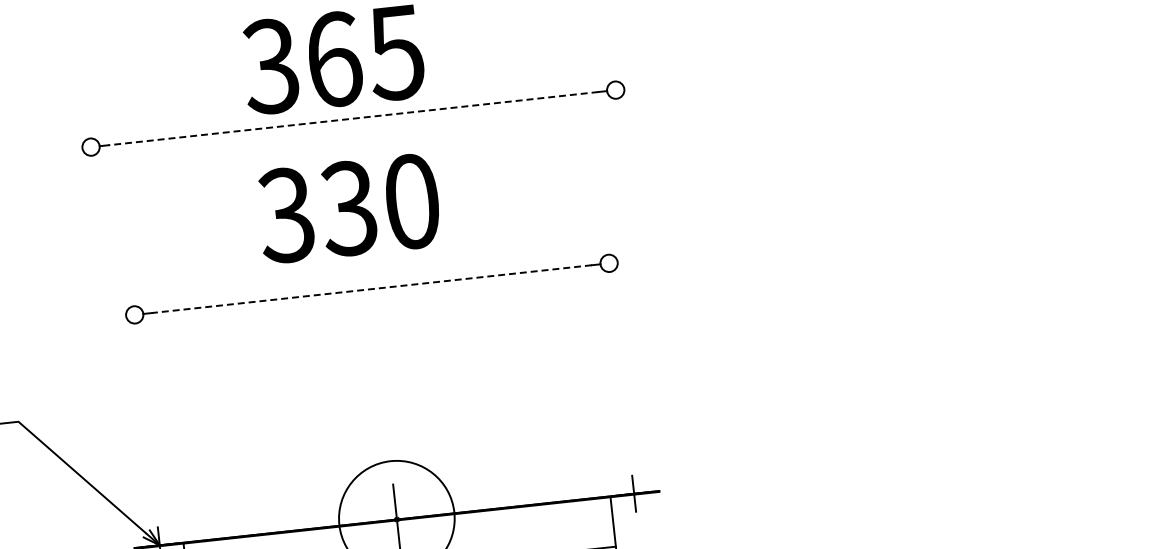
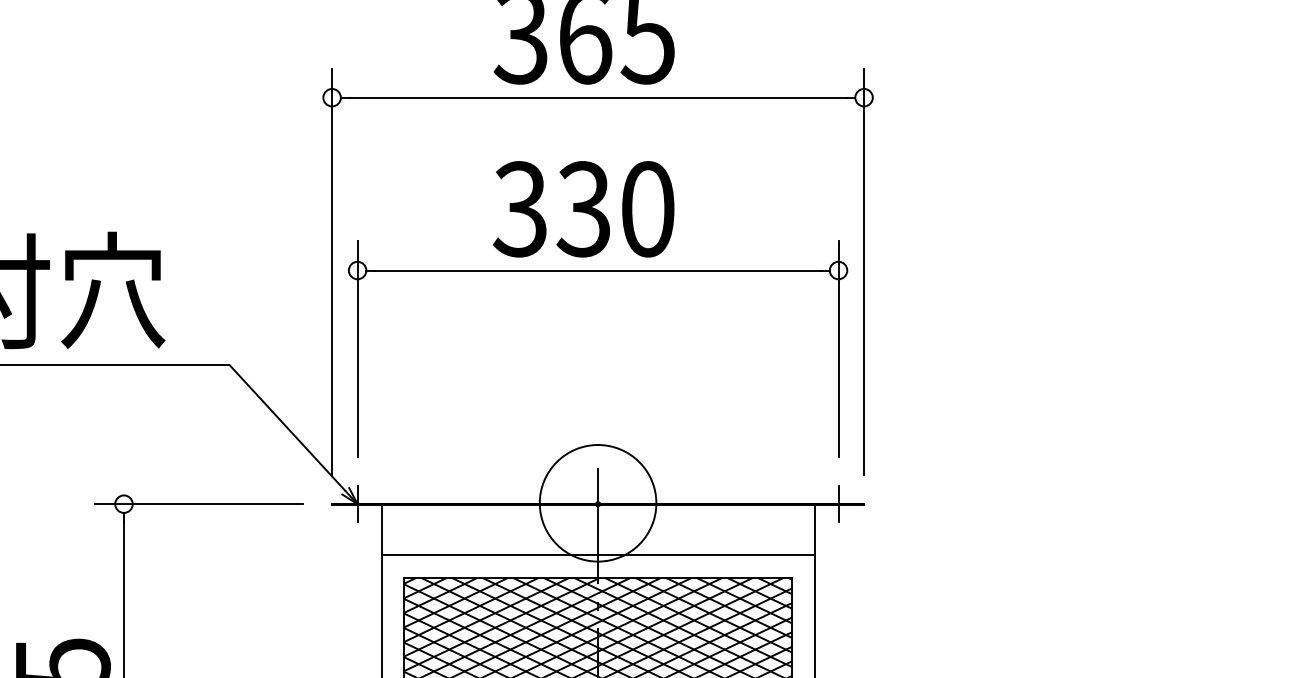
line: (352, 118) -> (597, 97), dashed -> solid
text: (348, 208) -> (583, 209), moved
line: (634, 261) -> (864, 271), added
line: (372, 289) -> (598, 270), dashed -> solid
line: (110, 318) -> (332, 271), added
line: (617, 340) -> (838, 348), added
line: (142, 391) -> (357, 348), added

